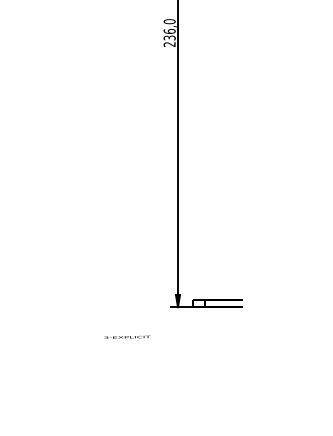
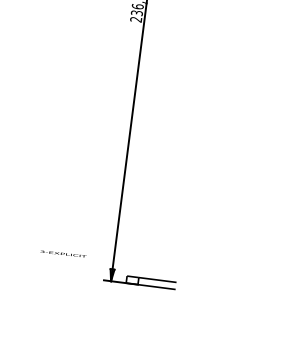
text: (127, 336) -> (63, 253), moved

